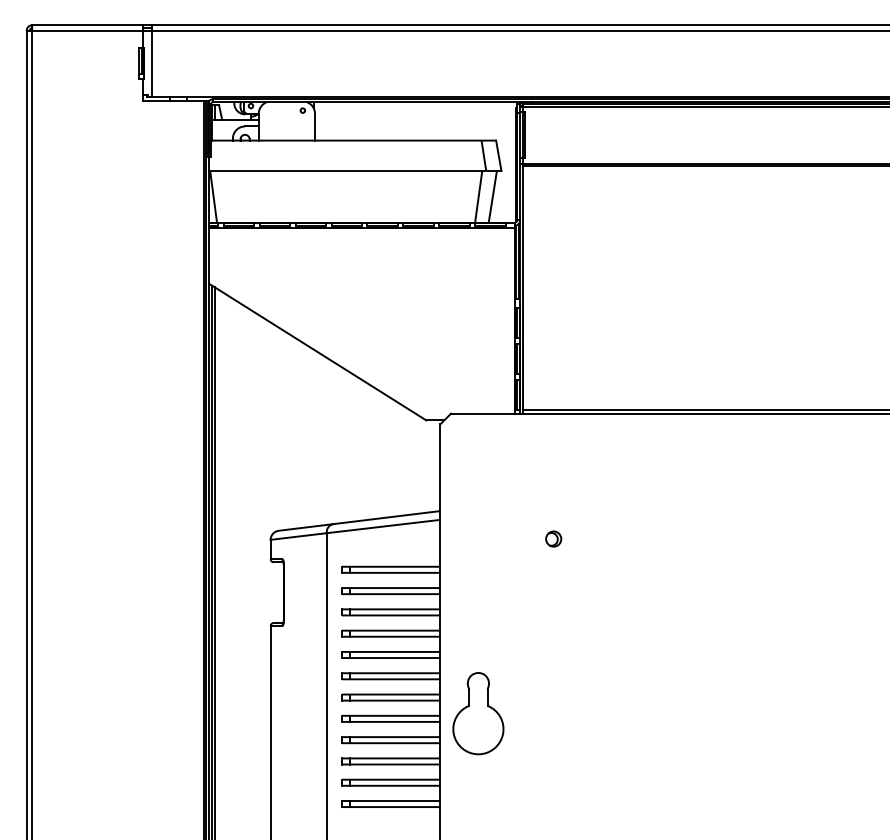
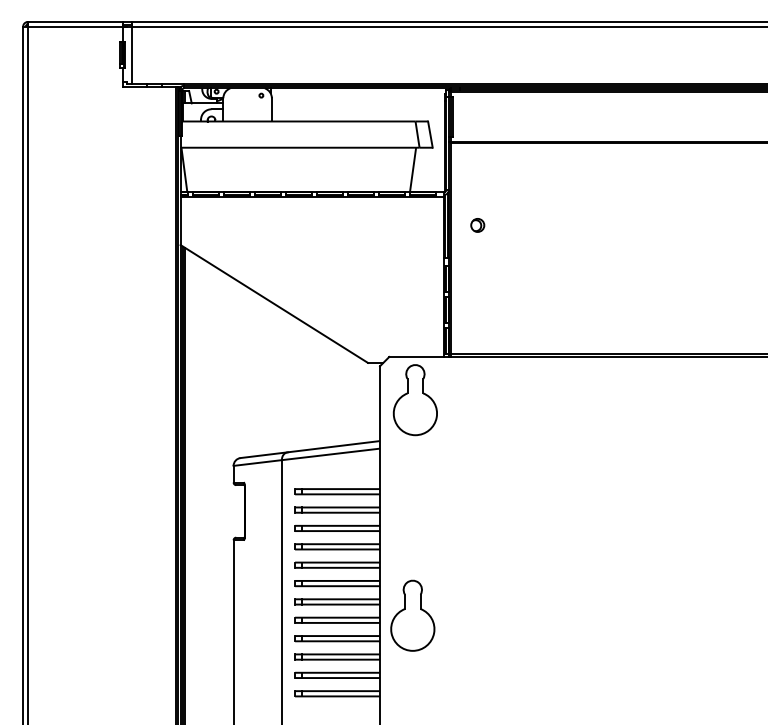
line: (492, 196) -> (424, 169), removed
part: (481, 463) -> (415, 400), added
part: (553, 538) -> (477, 224), moved

